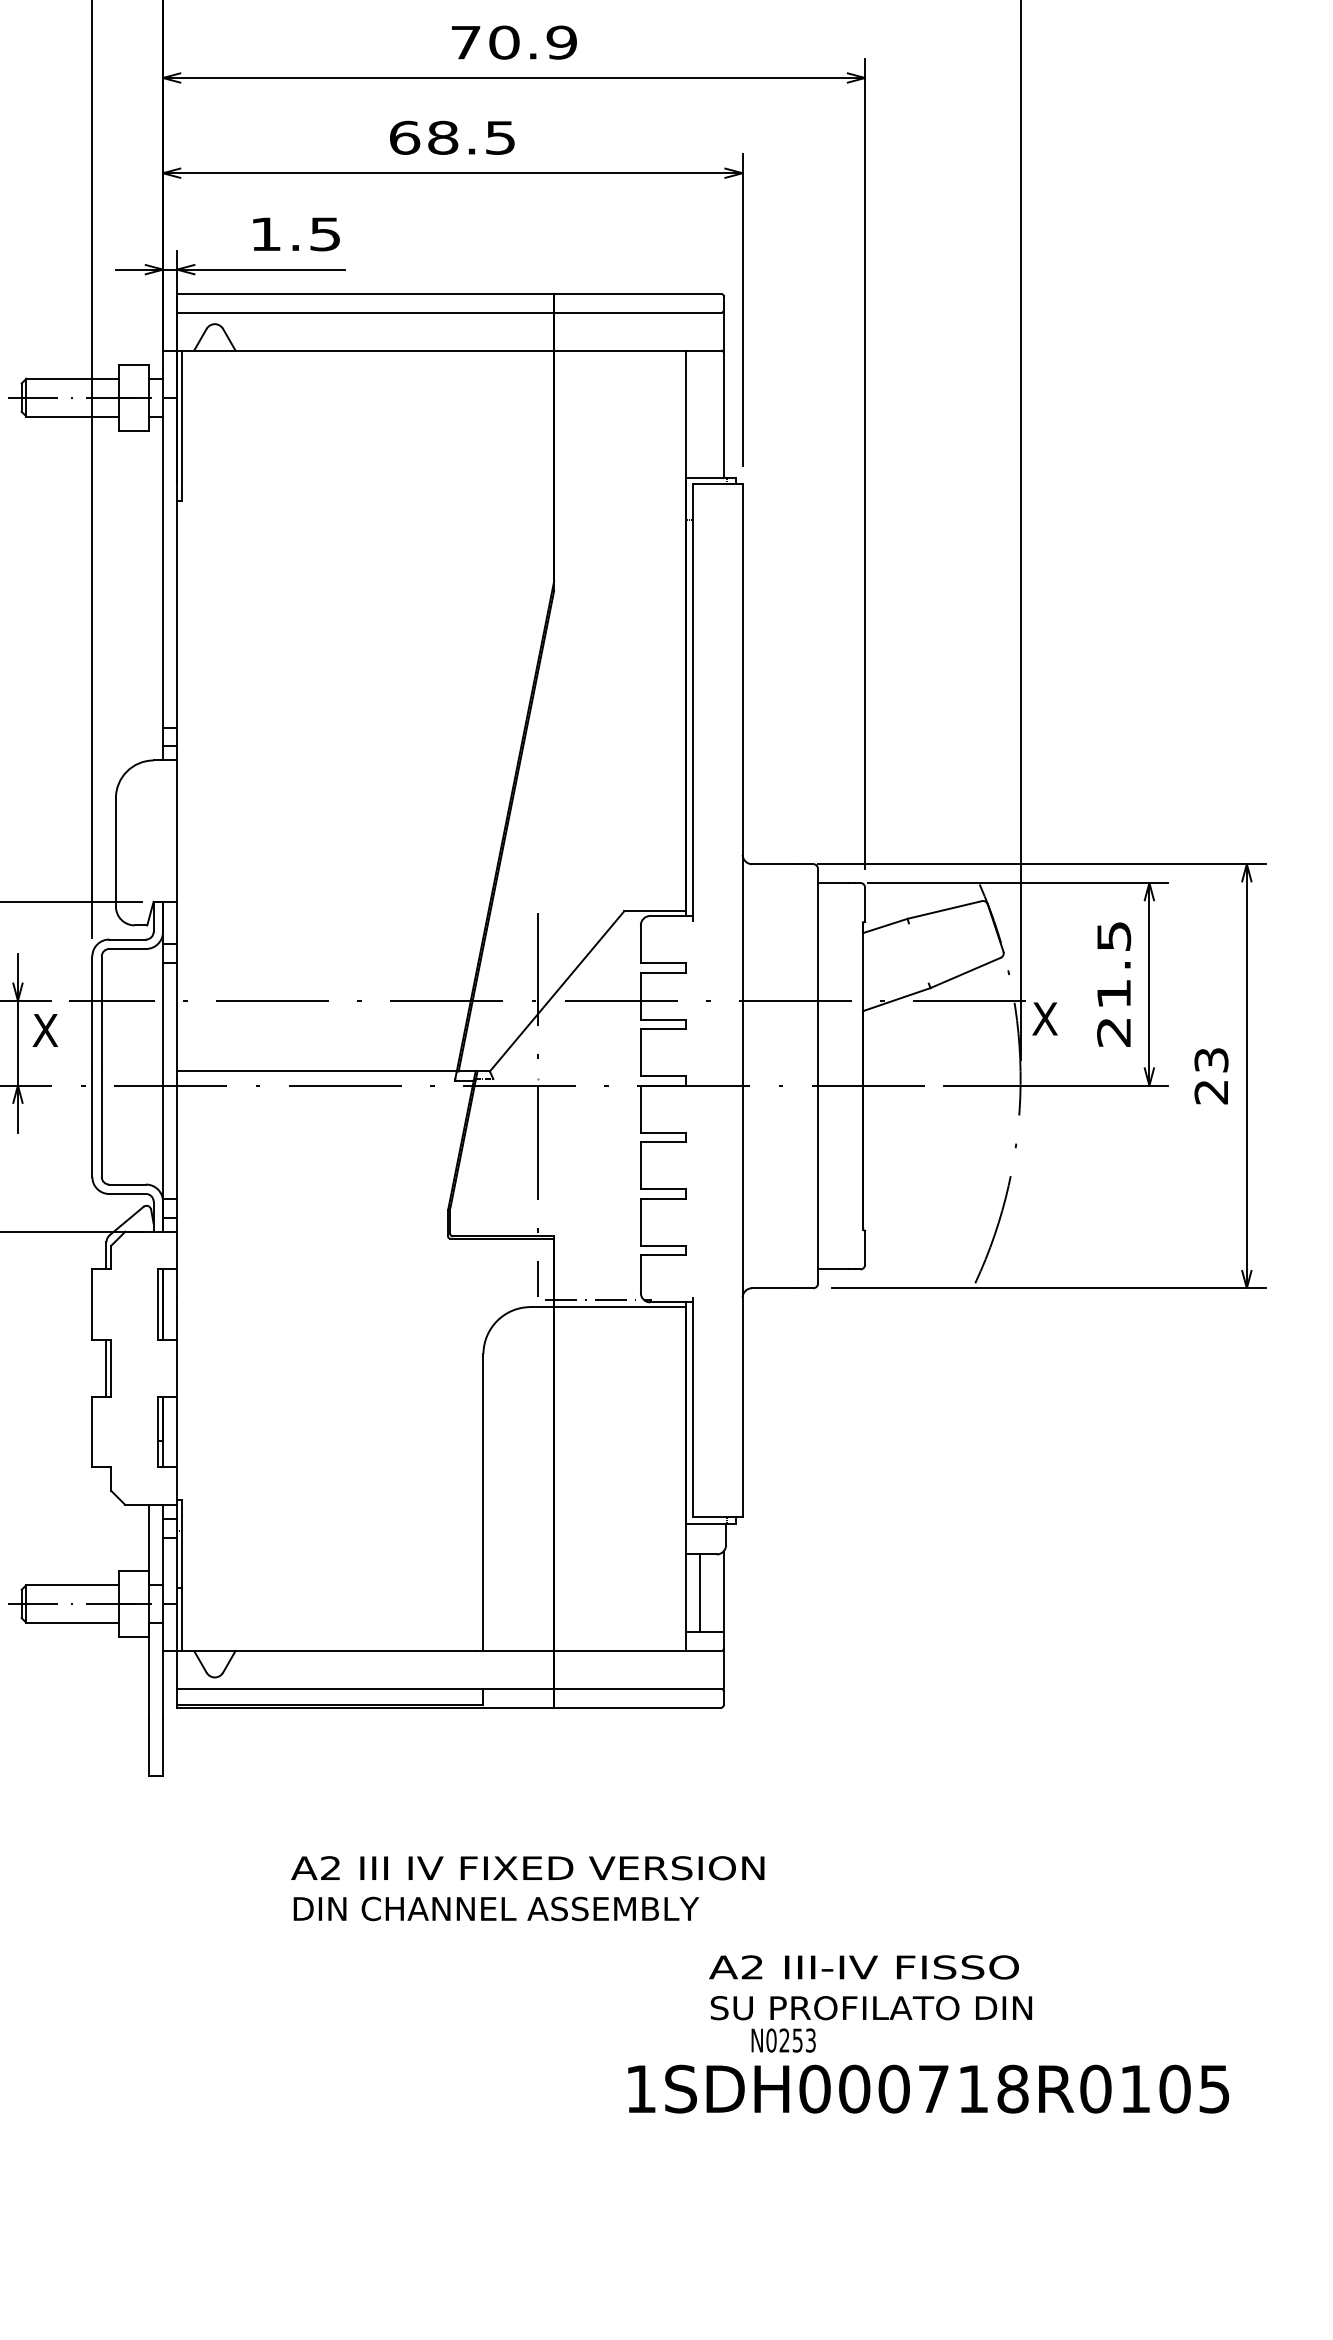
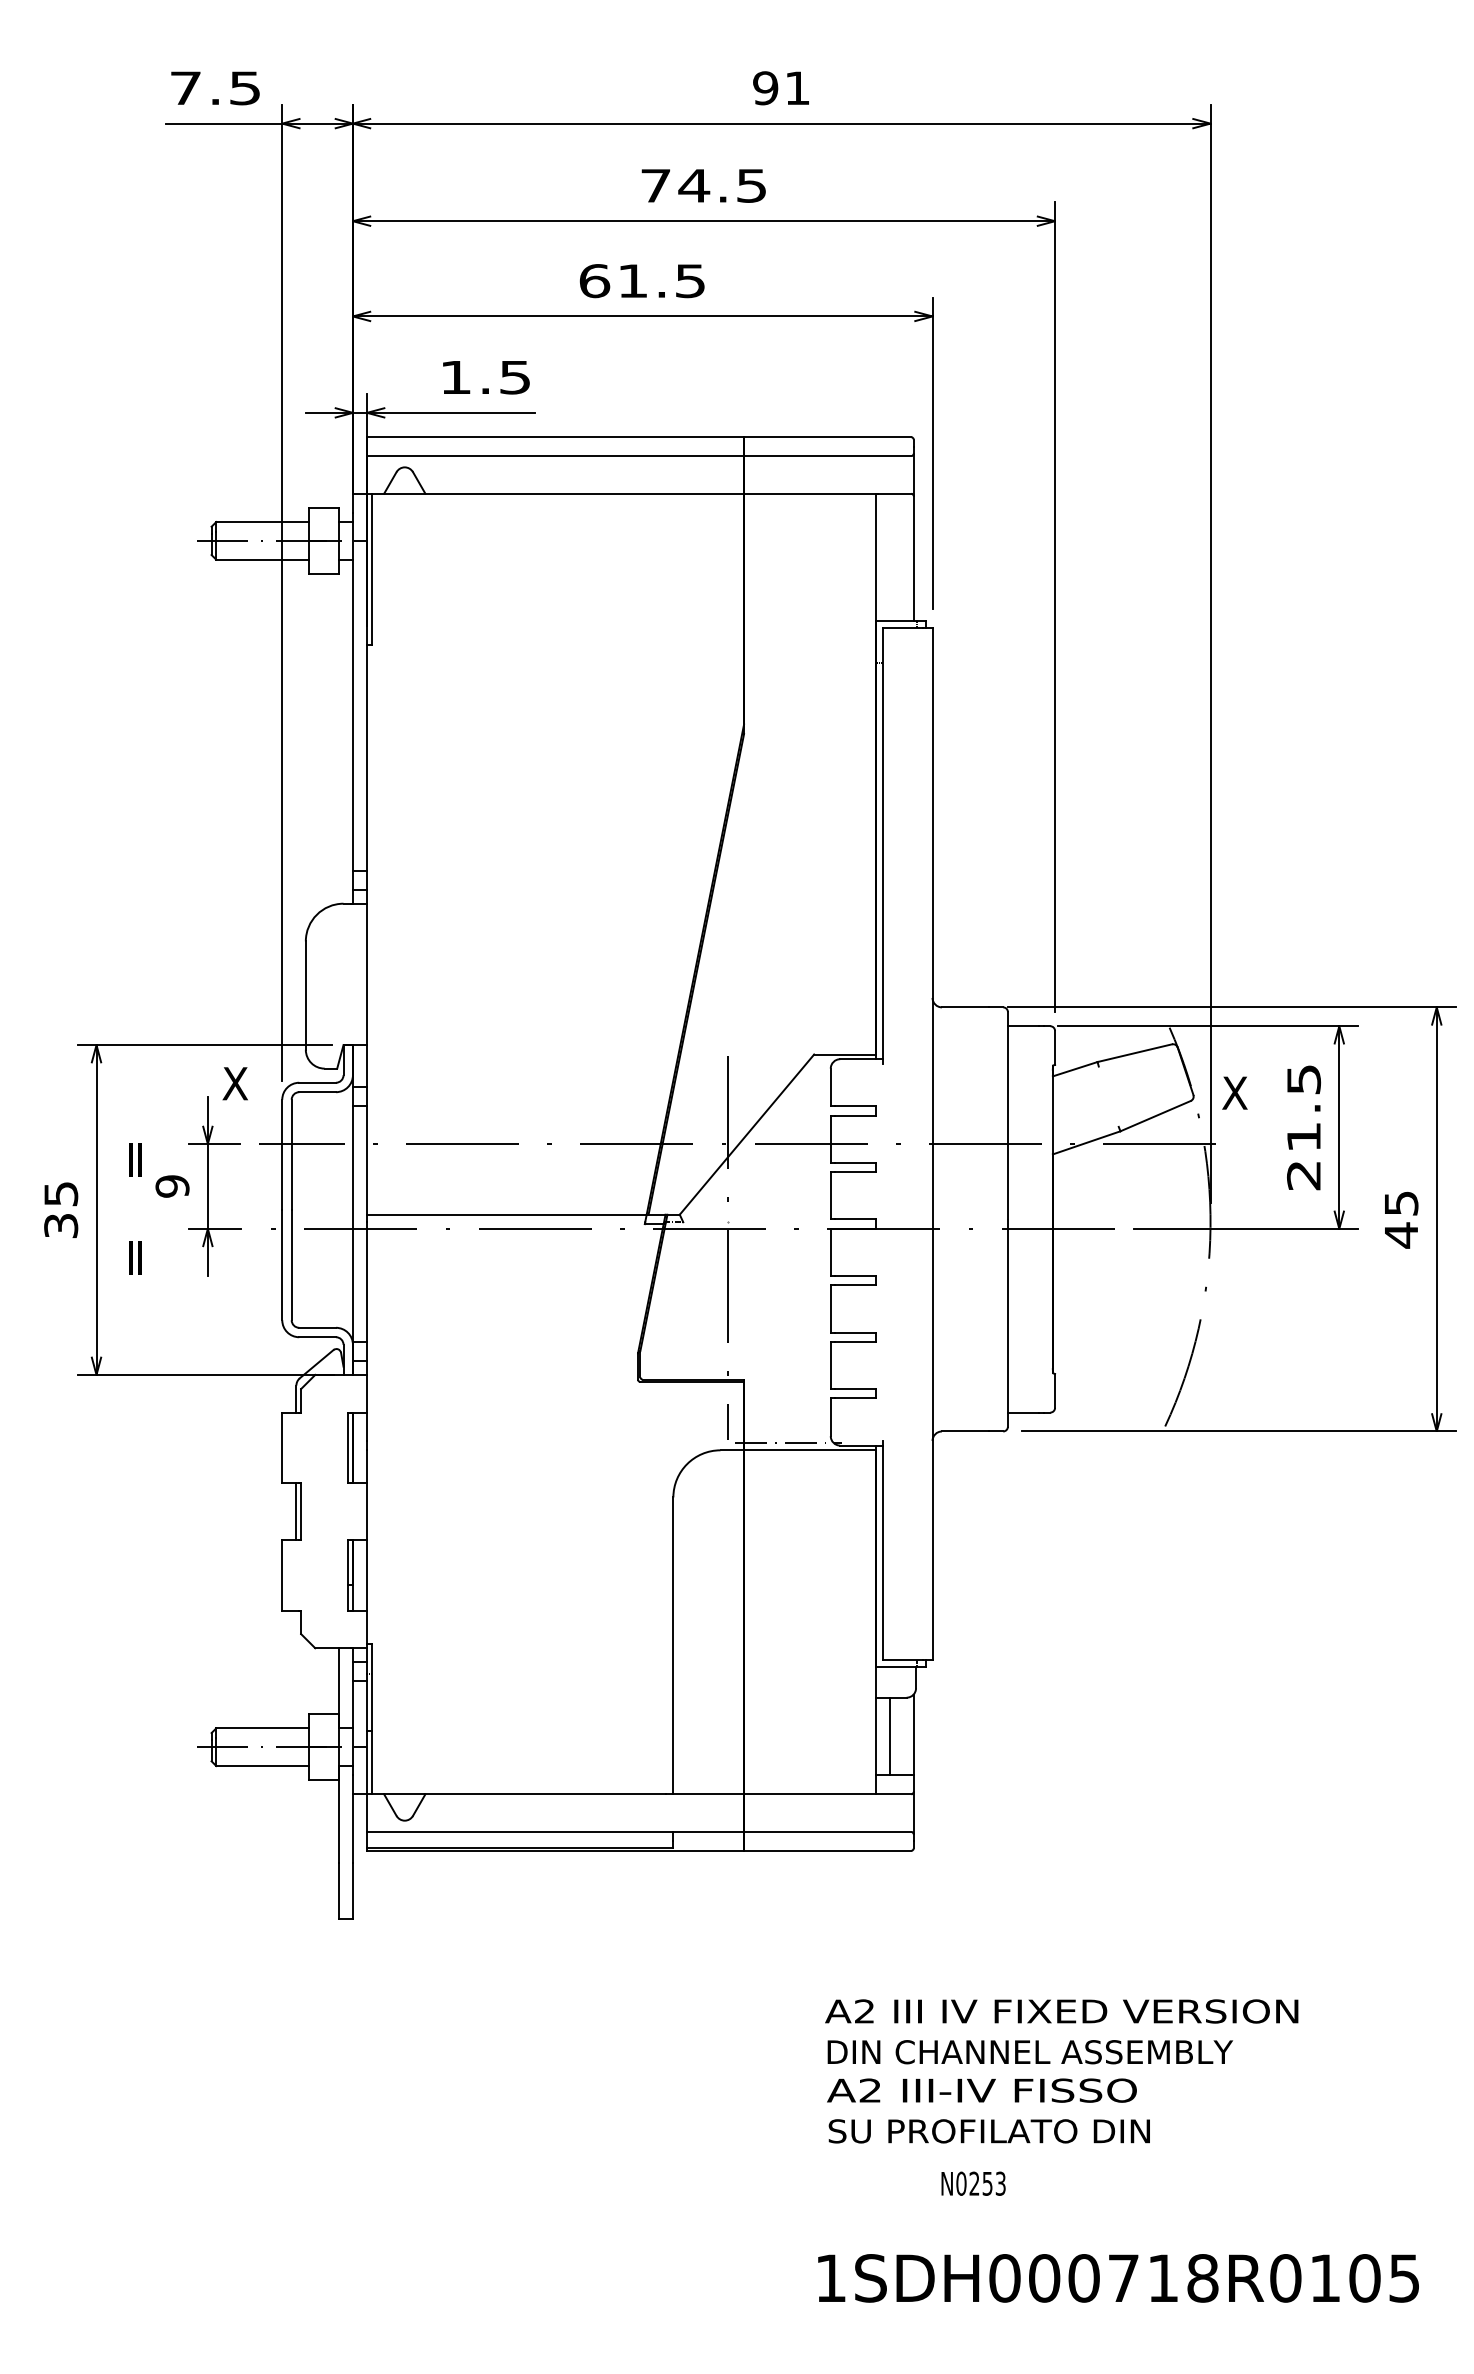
text: (532, 42) -> (722, 185), 70.9 -> 74.5
text: (443, 138) -> (633, 281), 68.5 -> 61.5
text: (1044, 1018) -> (1234, 1092), moved
text: (44, 1030) -> (234, 1083), moved
text: (1210, 1076) -> (1400, 1219), 23 -> 45
text: (527, 1888) -> (1061, 2031), moved
text: (870, 1987) -> (988, 2110), moved
text: (928, 2089) -> (1118, 2278), moved

